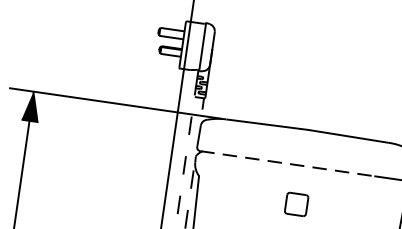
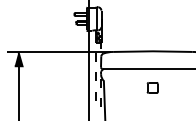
line: (287, 162) -> (145, 68), dashed -> solid

